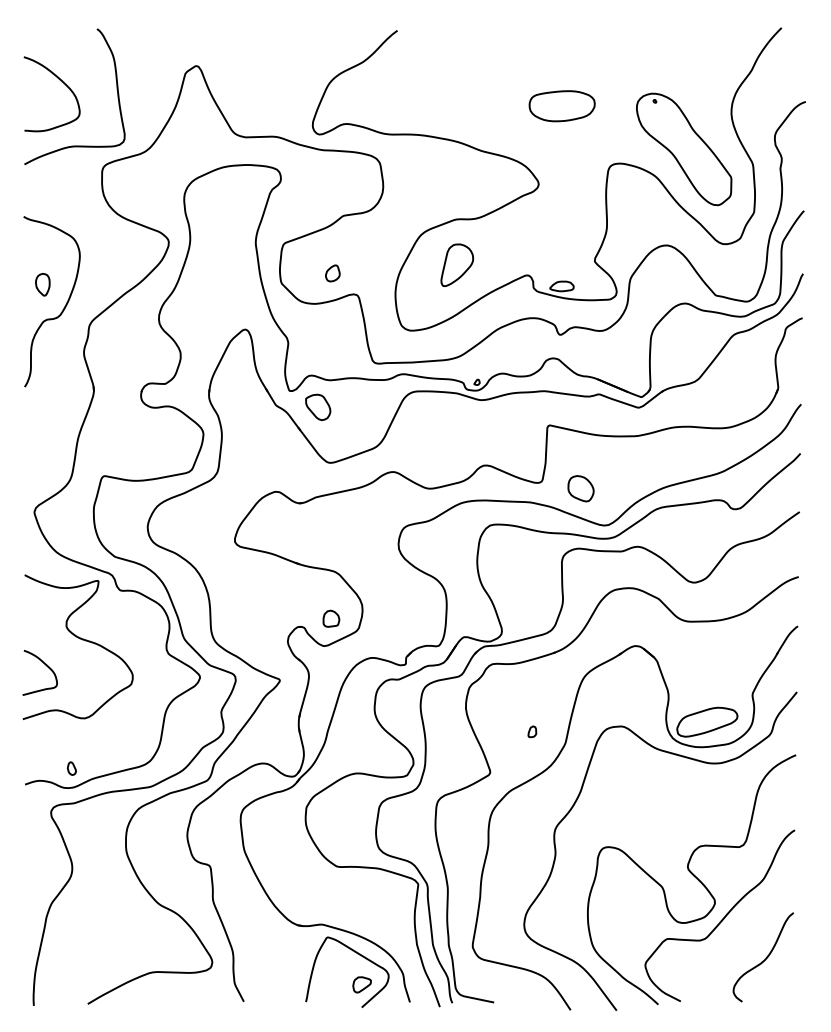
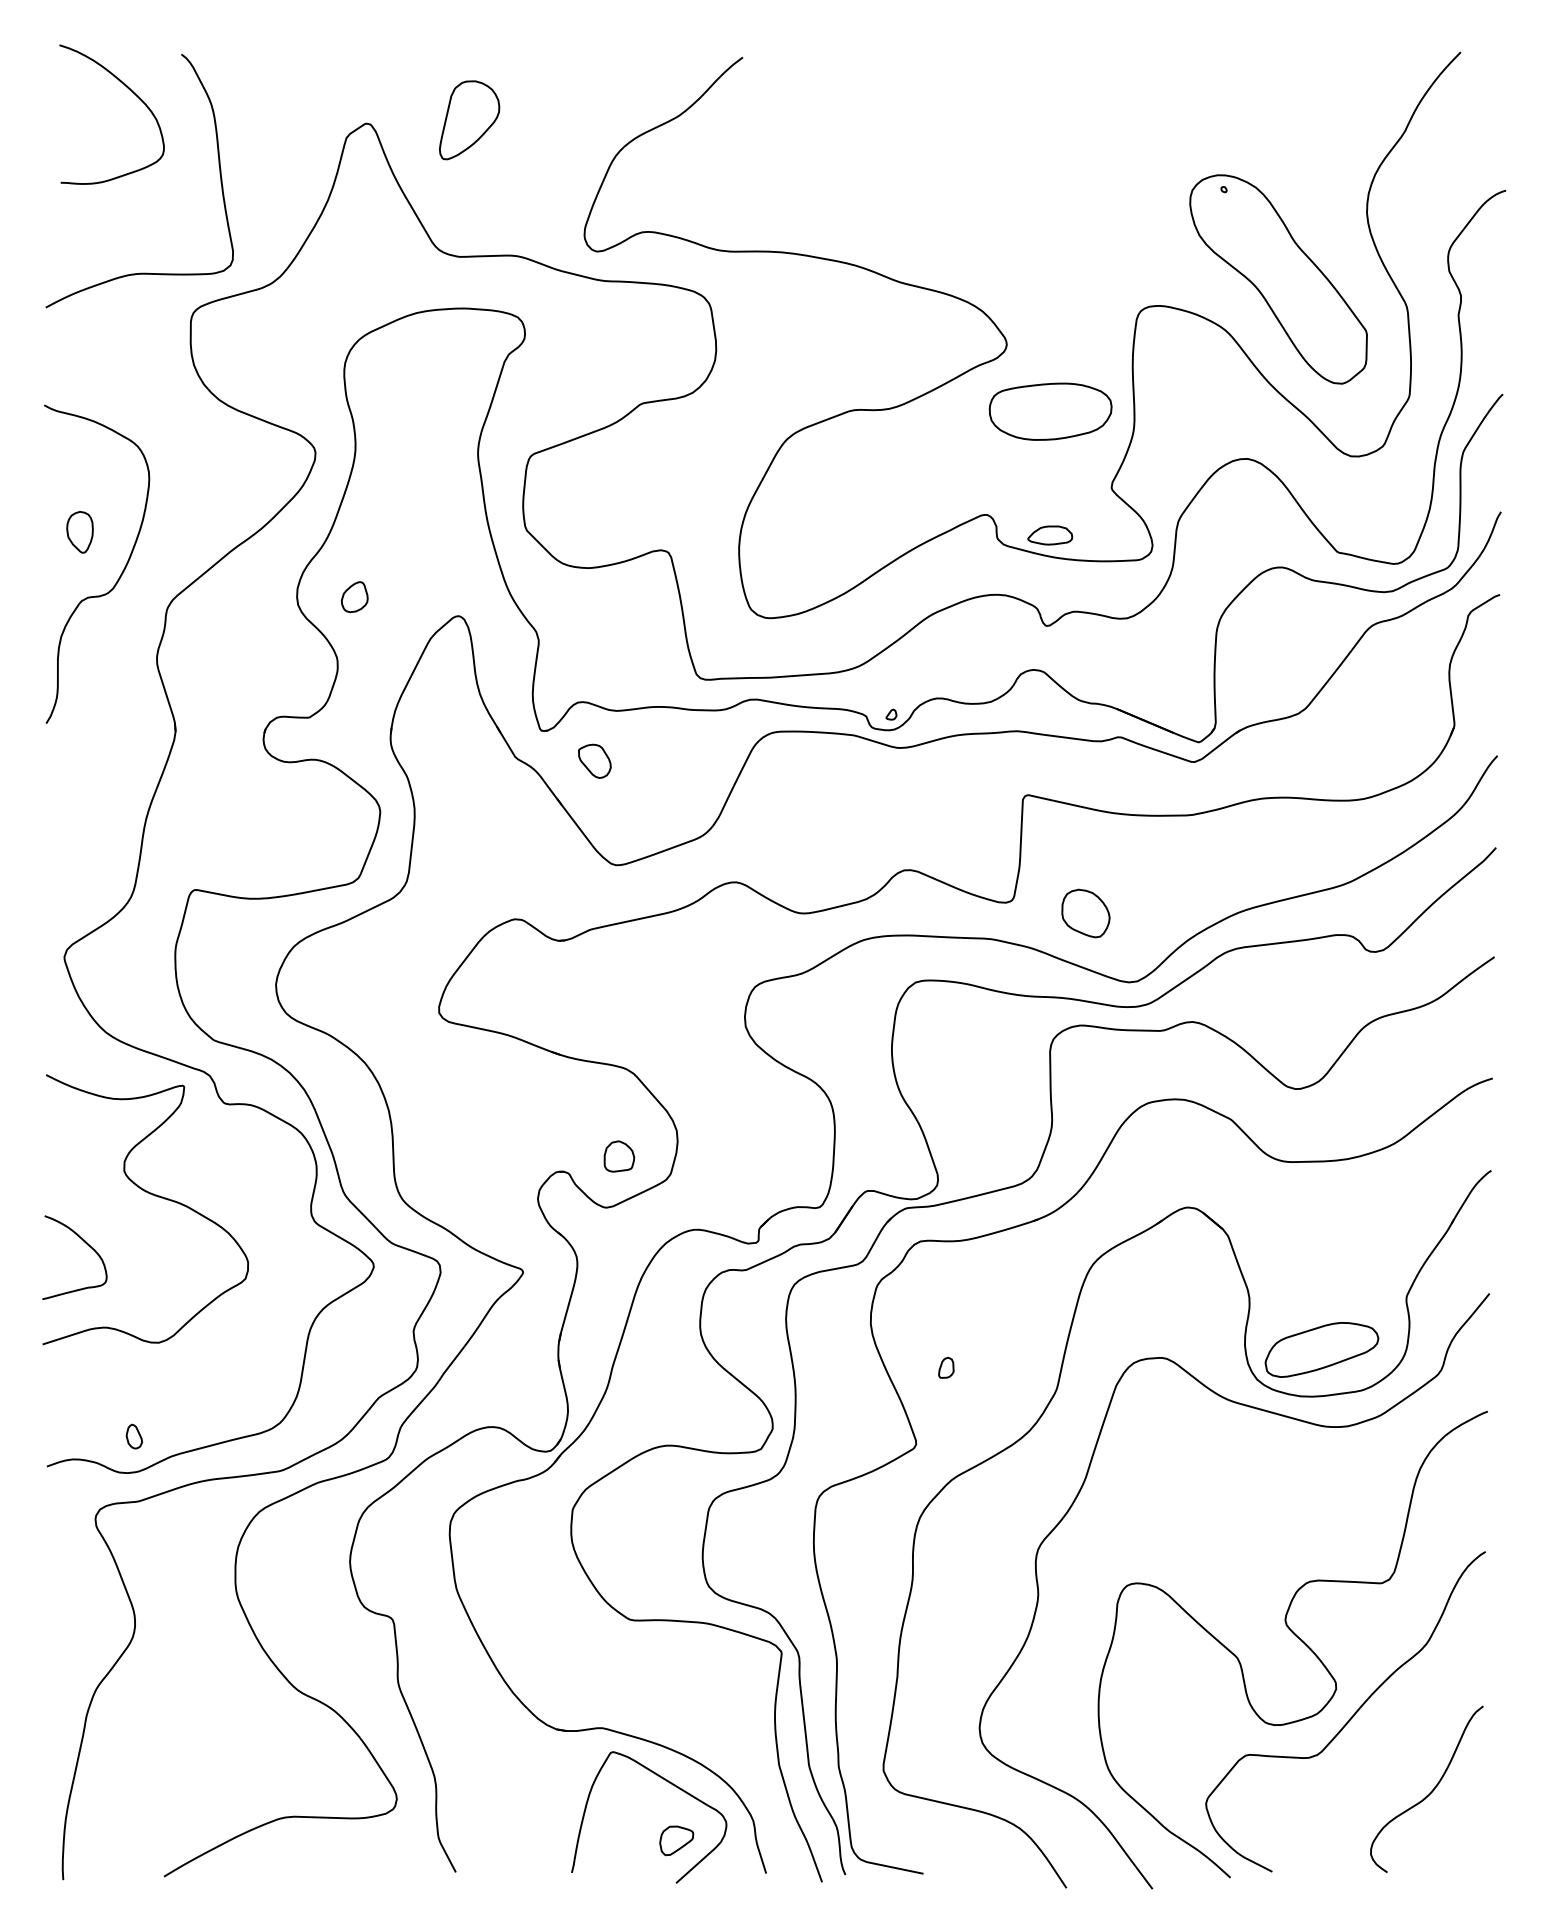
curve: (59, 80) -> (126, 88), moved
part: (561, 106) -> (1049, 412), moved
part: (457, 264) -> (470, 118), moved
part: (332, 273) -> (354, 597), moved
part: (318, 406) -> (595, 759), size x0.7
part: (532, 731) -> (946, 1367), moved

